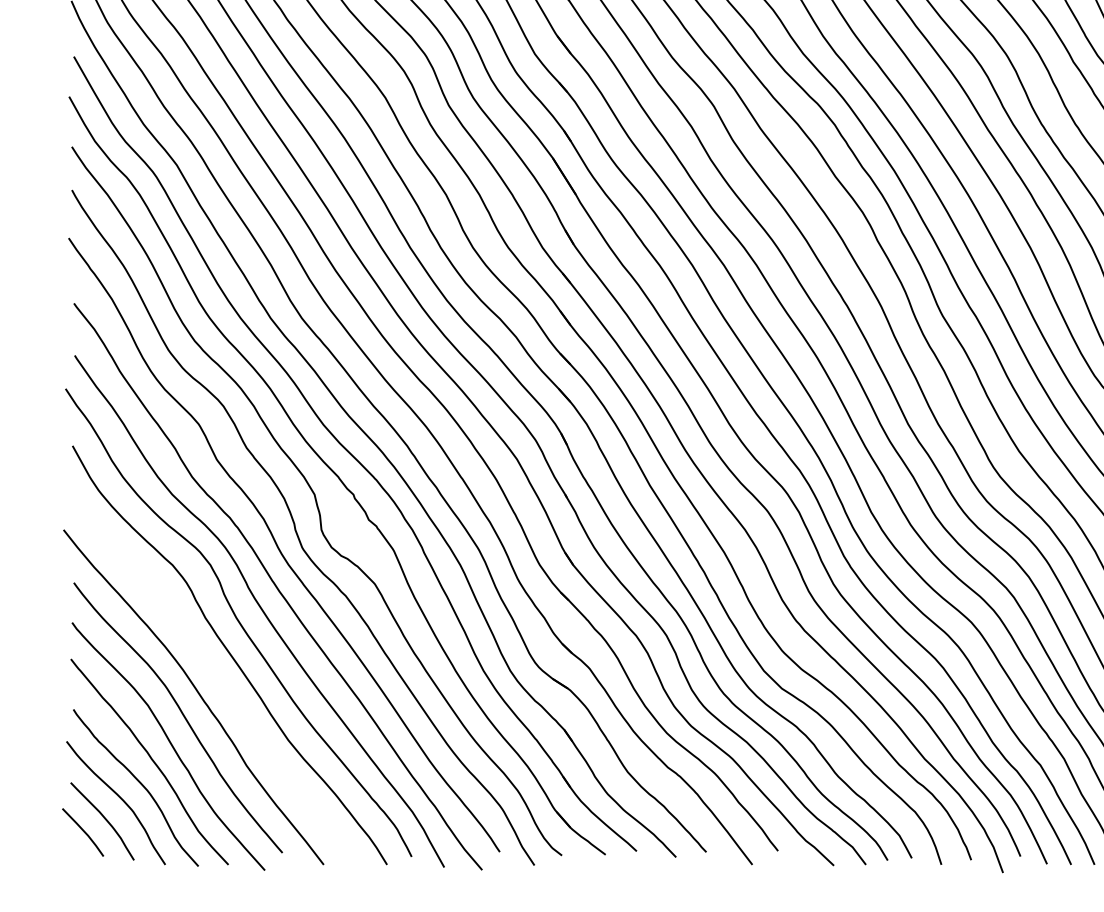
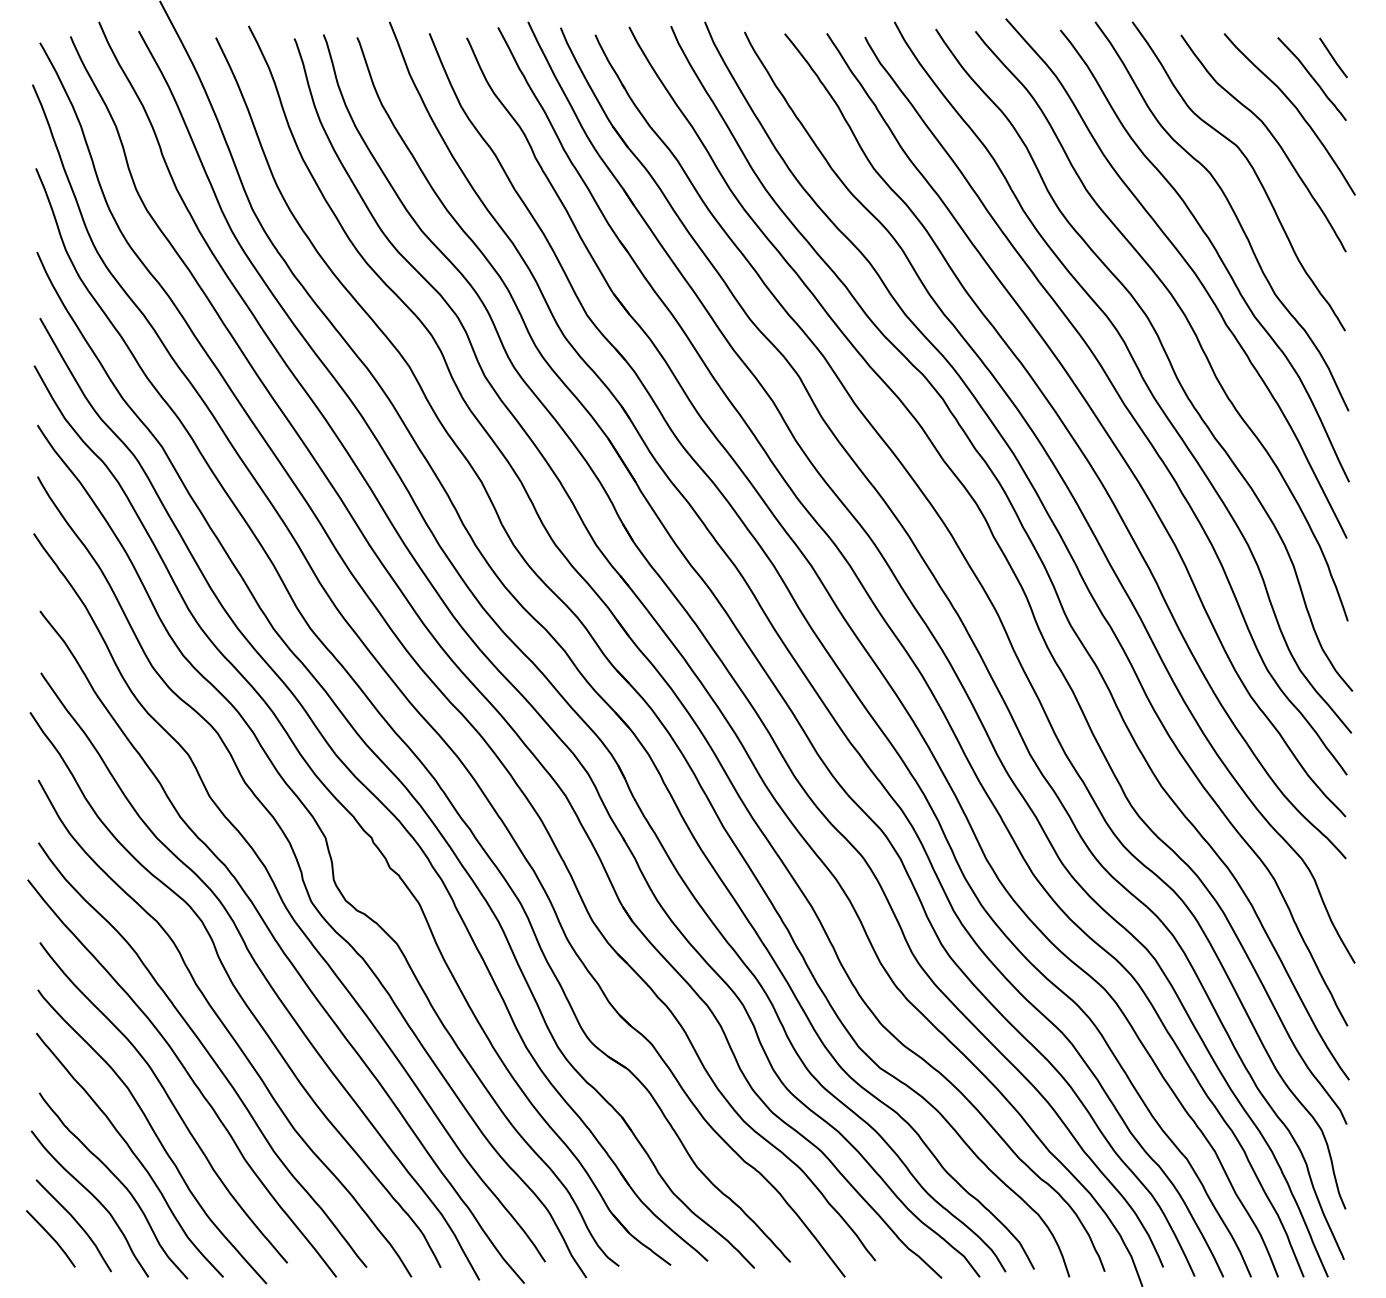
curve: (214, 675) -> (206, 1052), added

